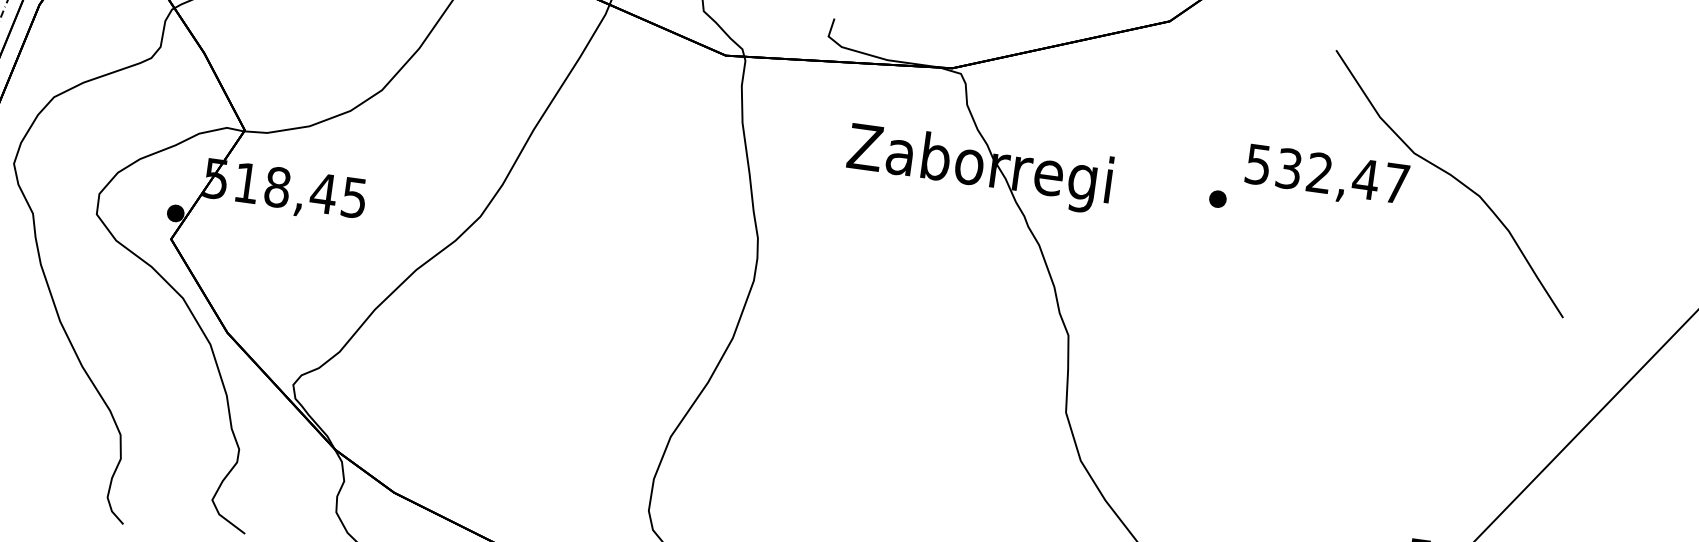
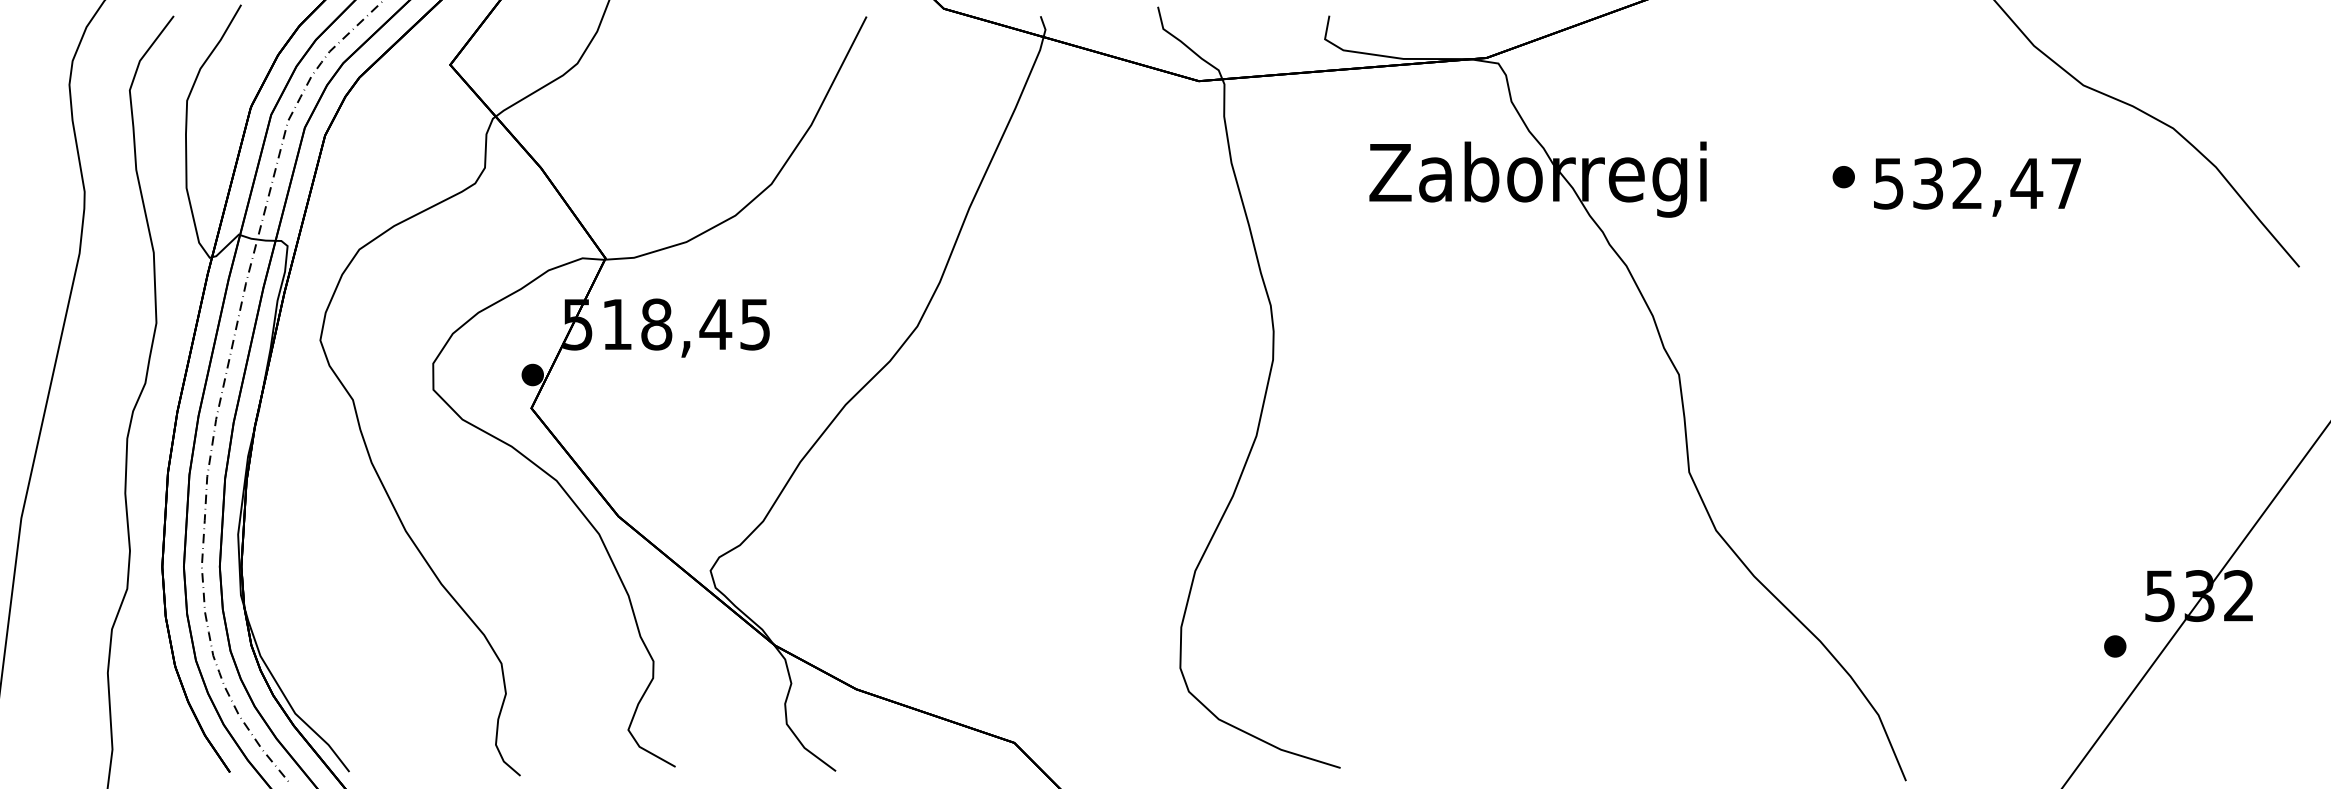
text: (1327, 176) -> (1977, 186), moved

